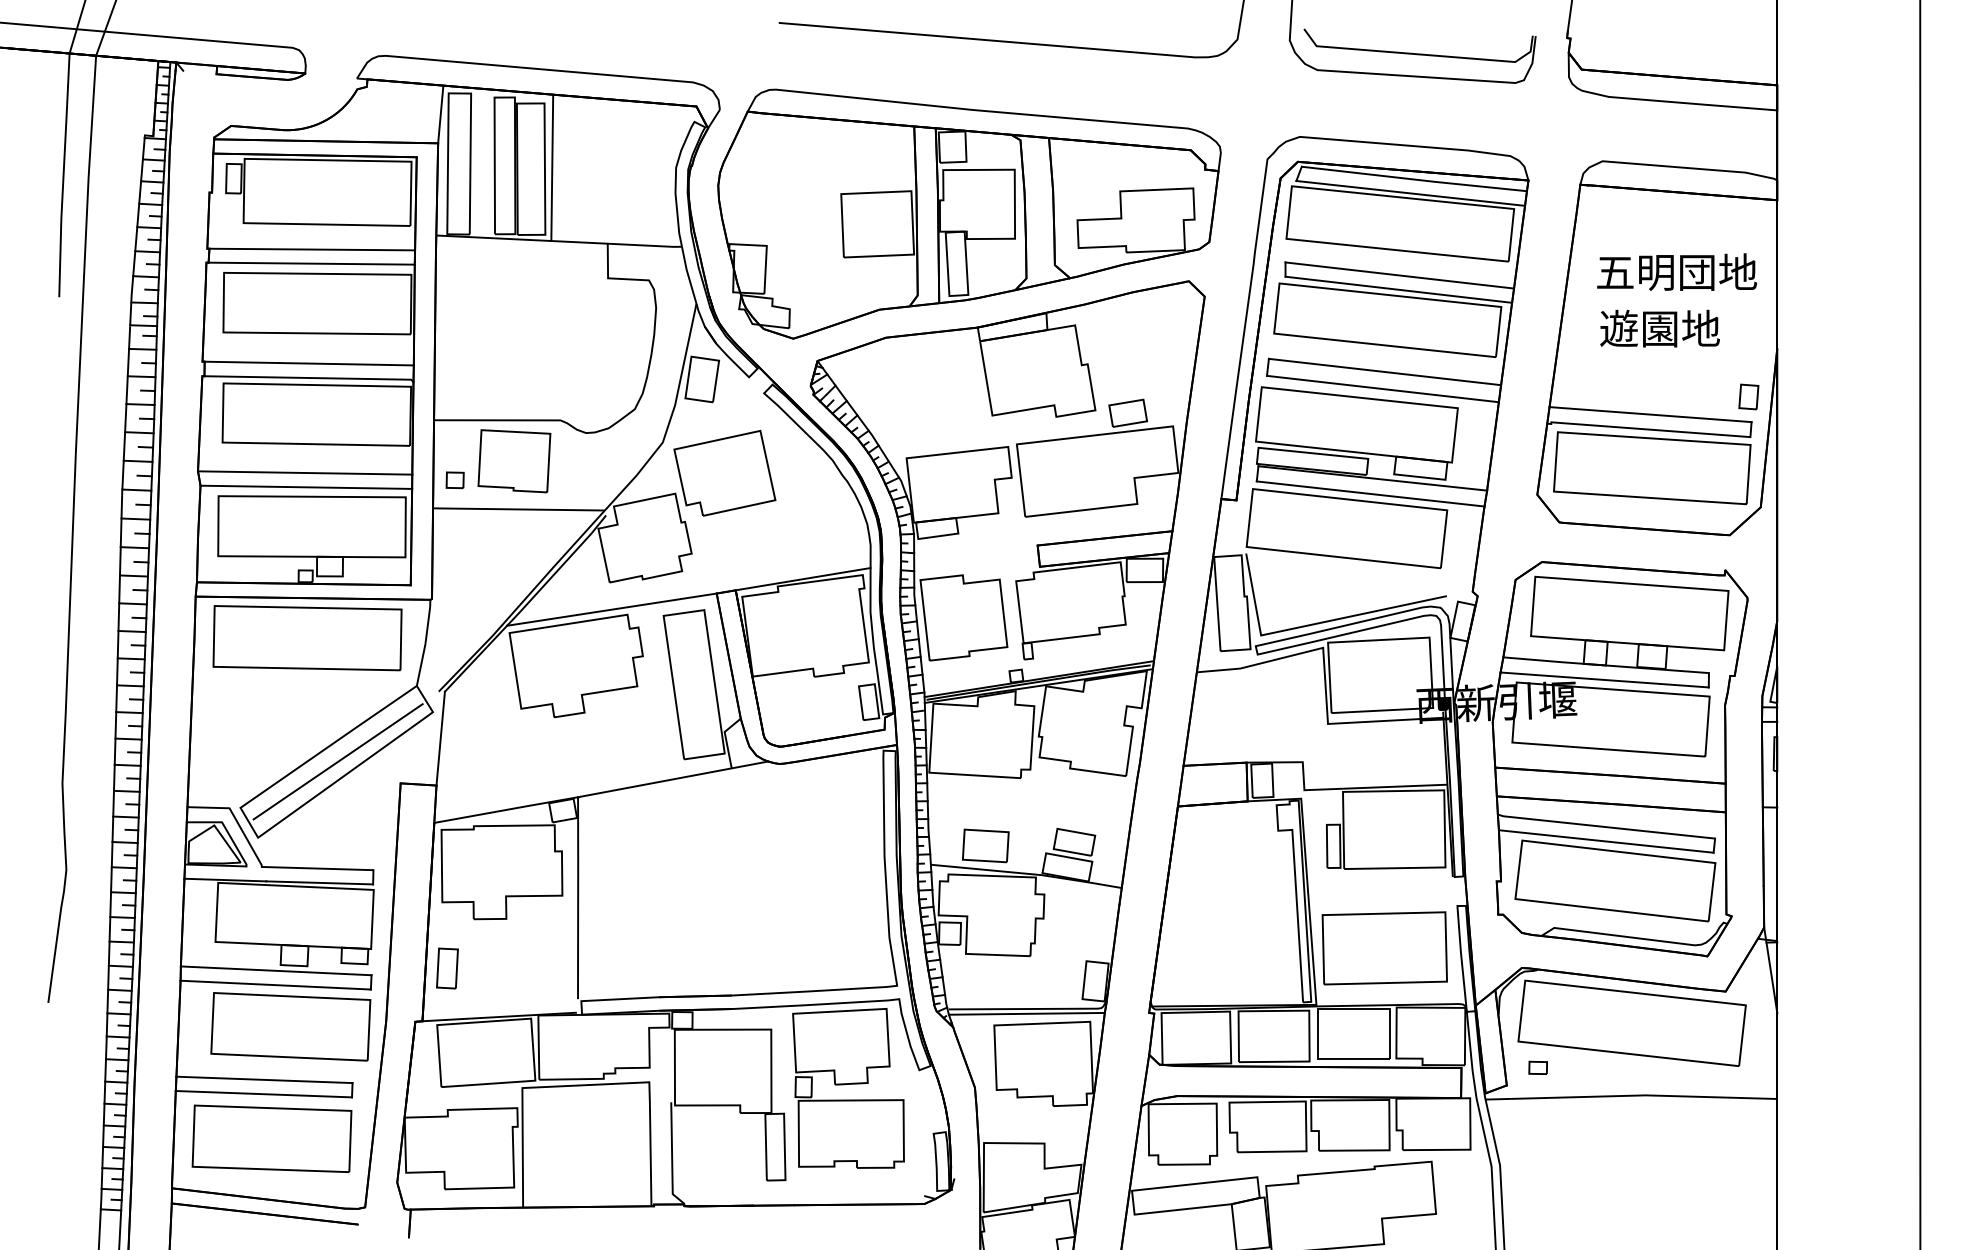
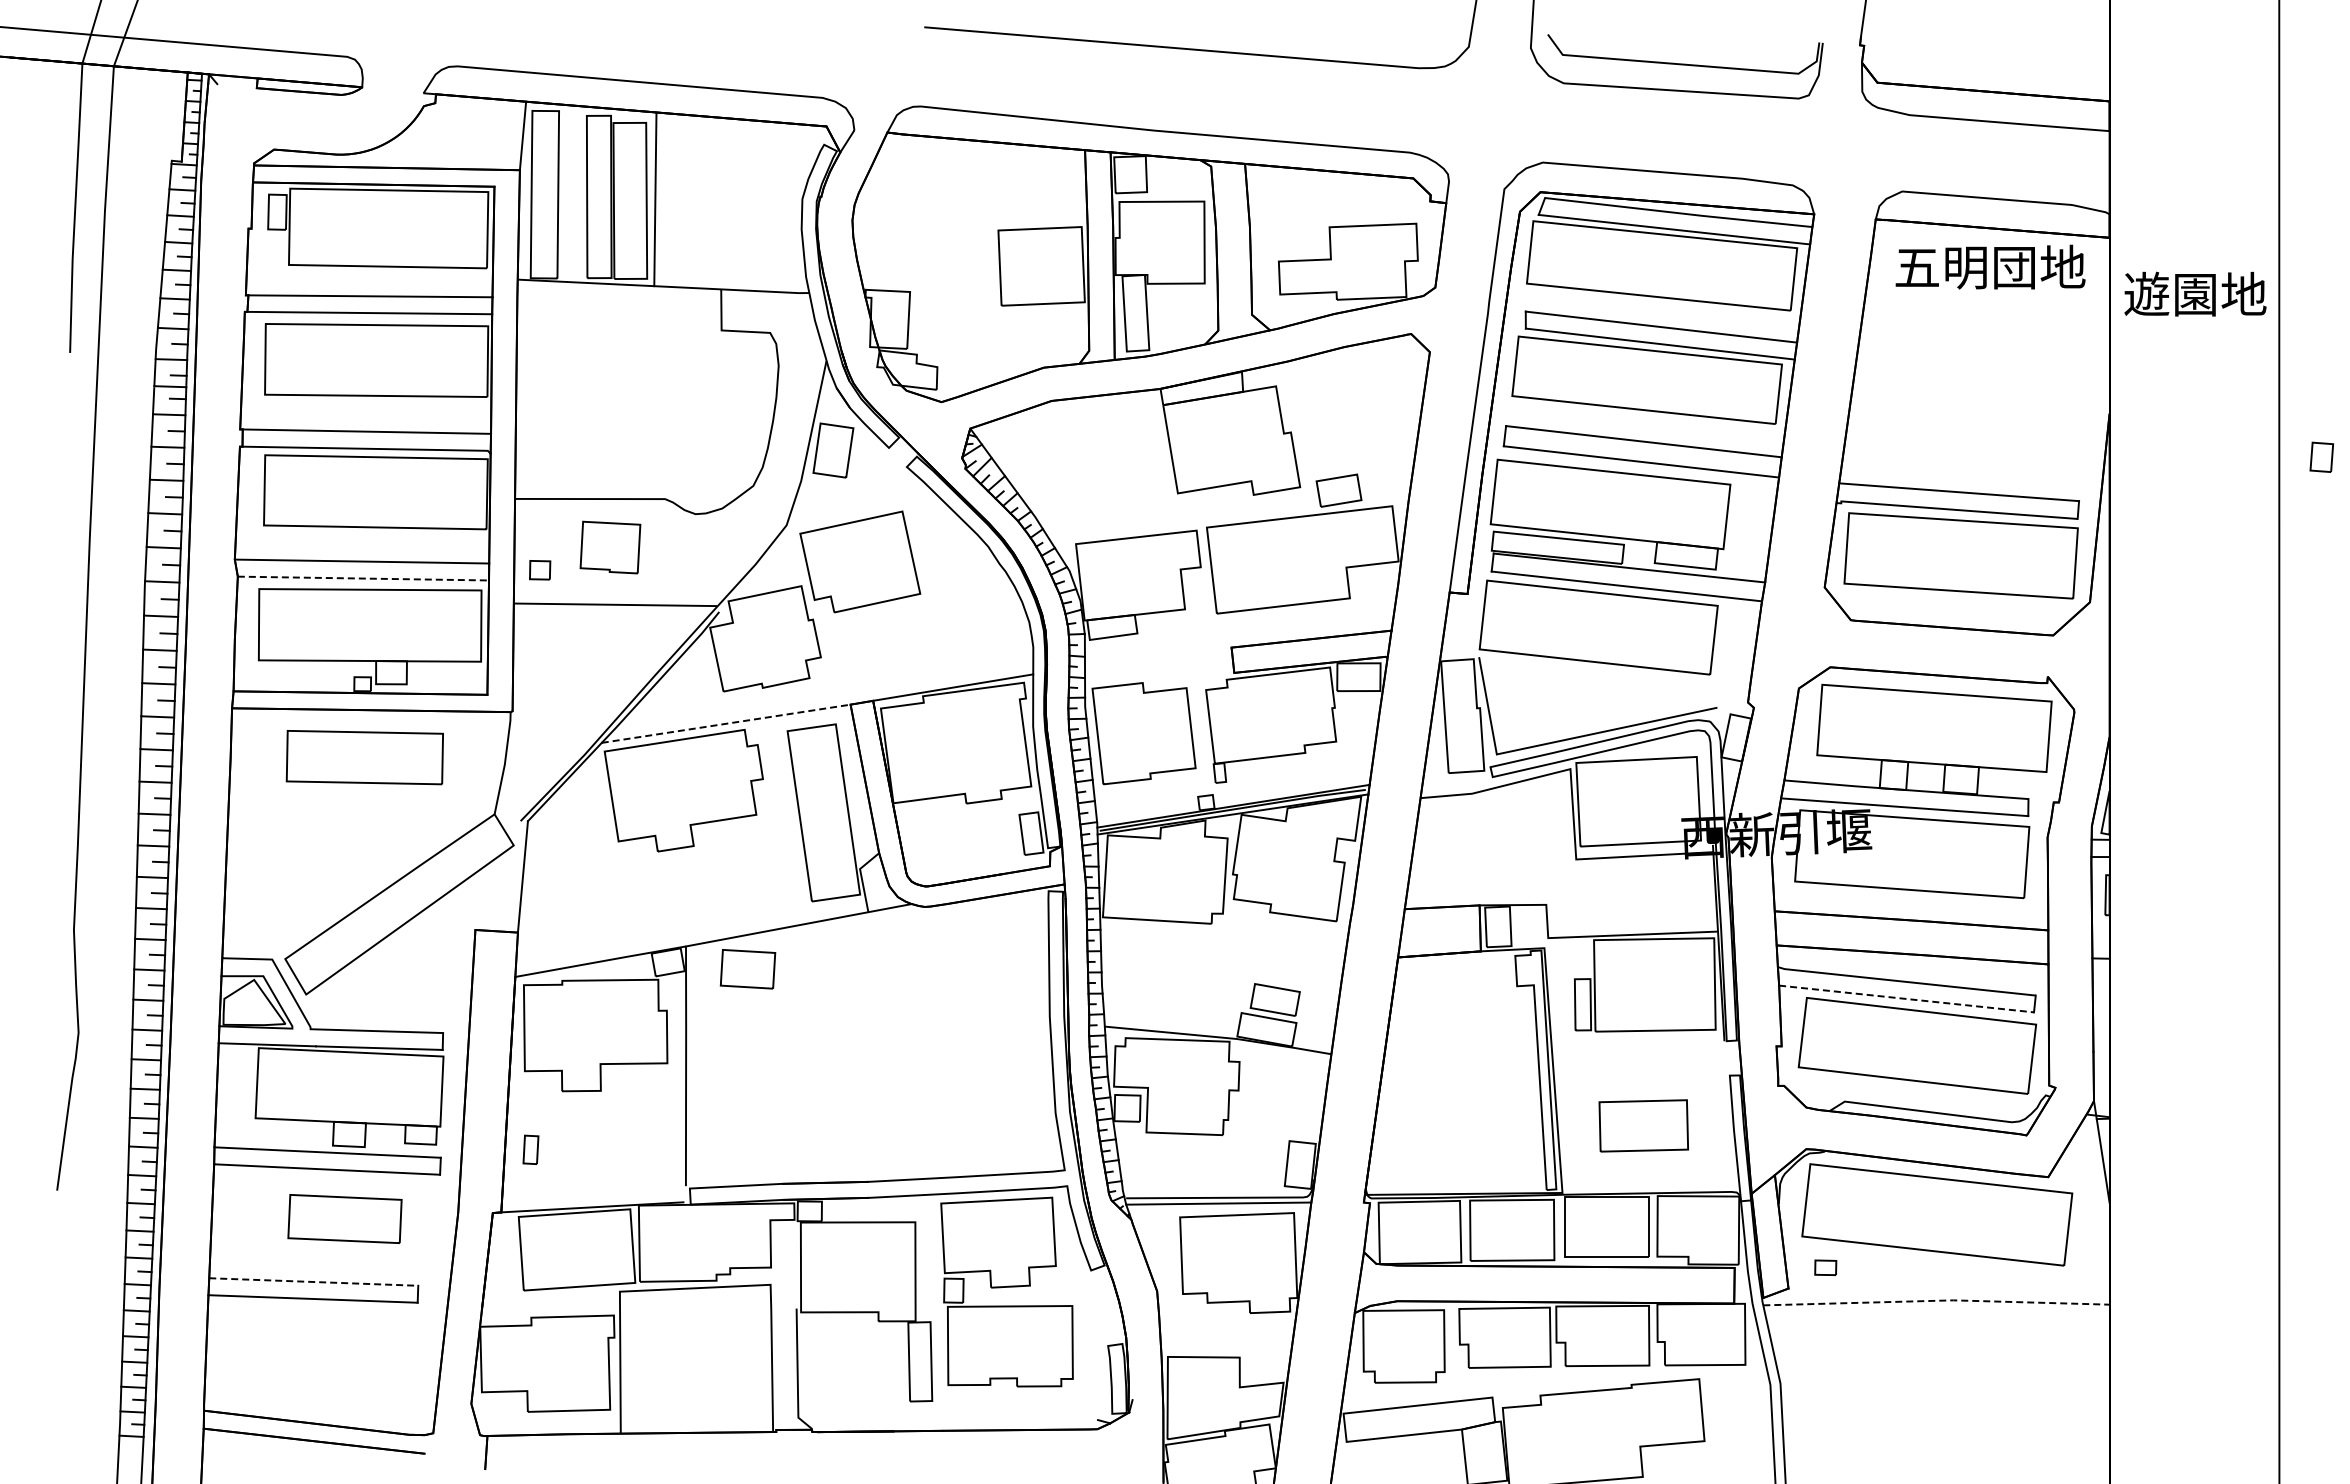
text: (1676, 271) -> (1990, 266), moved
text: (1660, 328) -> (2195, 293), moved
part: (1748, 396) -> (2321, 456), moved
part: (514, 461) -> (610, 547), size x0.7
line: (306, 487) -> (363, 578), solid -> dashed
line: (612, 609) -> (726, 723), solid -> dashed
part: (307, 638) -> (364, 757), size x0.7
line: (337, 761) -> (400, 903), removed
line: (1607, 841) -> (1907, 999), solid -> dashed
part: (985, 846) -> (747, 969), moved
part: (1384, 948) -> (1643, 1125), size x0.6
part: (447, 968) -> (530, 1149), size x0.6
part: (290, 1026) -> (344, 1218), size x0.6
line: (264, 1080) -> (313, 1282), solid -> dashed
line: (1632, 1095) -> (1937, 1300), solid -> dashed
part: (271, 1138) -> (322, 1351), removed

